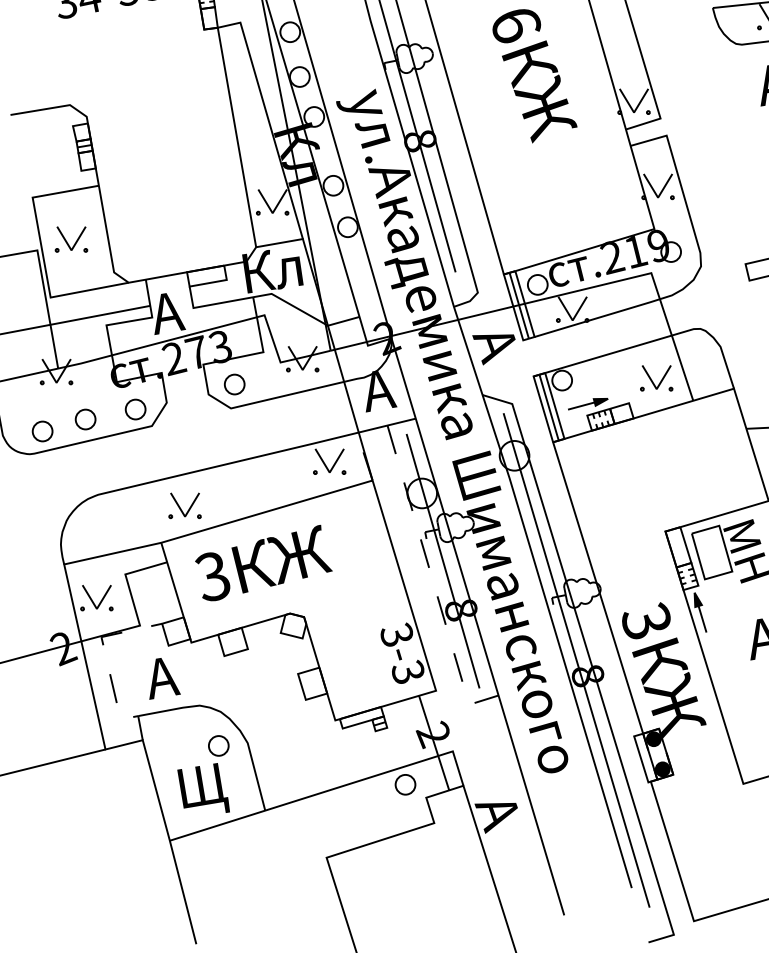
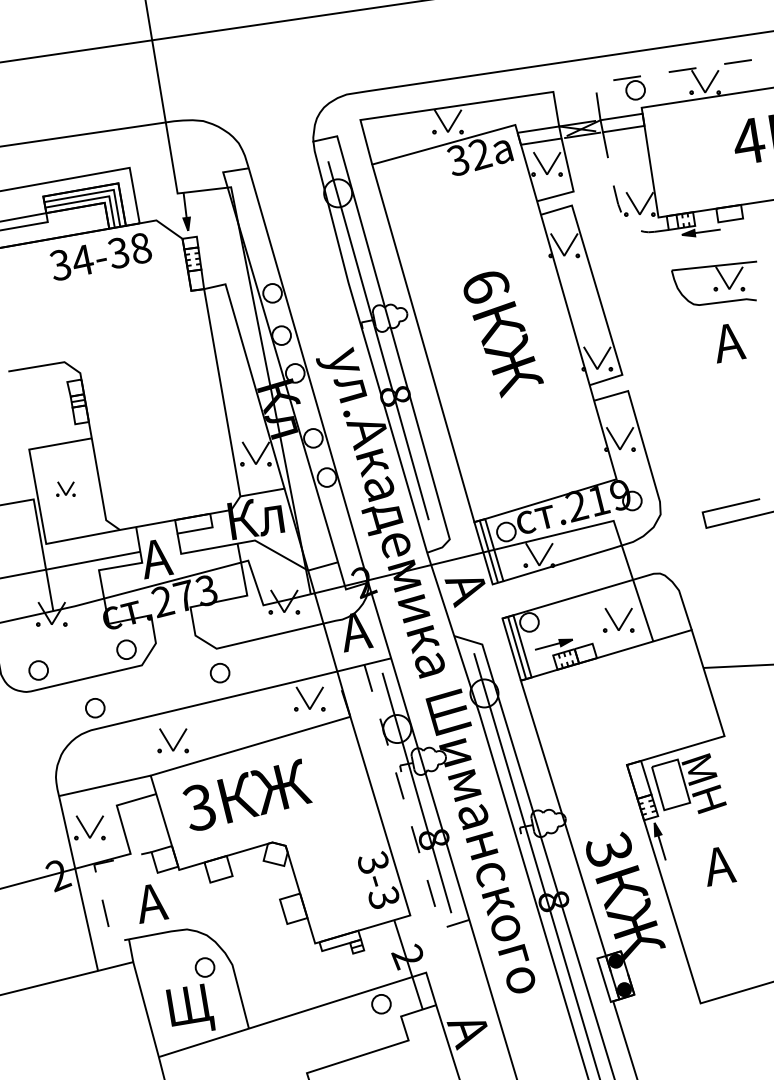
part: (71, 238) -> (65, 488), size x0.6
part: (234, 383) -> (219, 672), moved
part: (85, 419) -> (95, 708), moved

